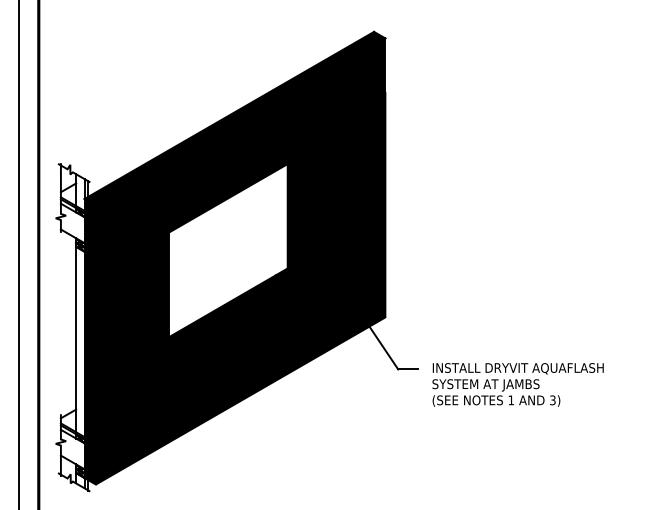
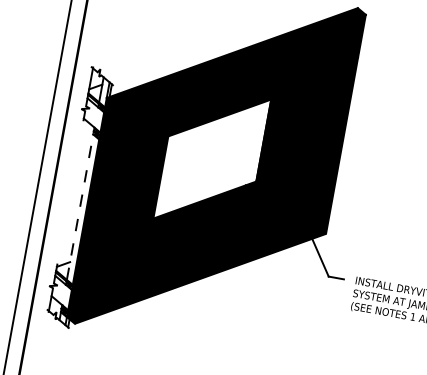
line: (76, 335) -> (80, 204), solid -> dashed

